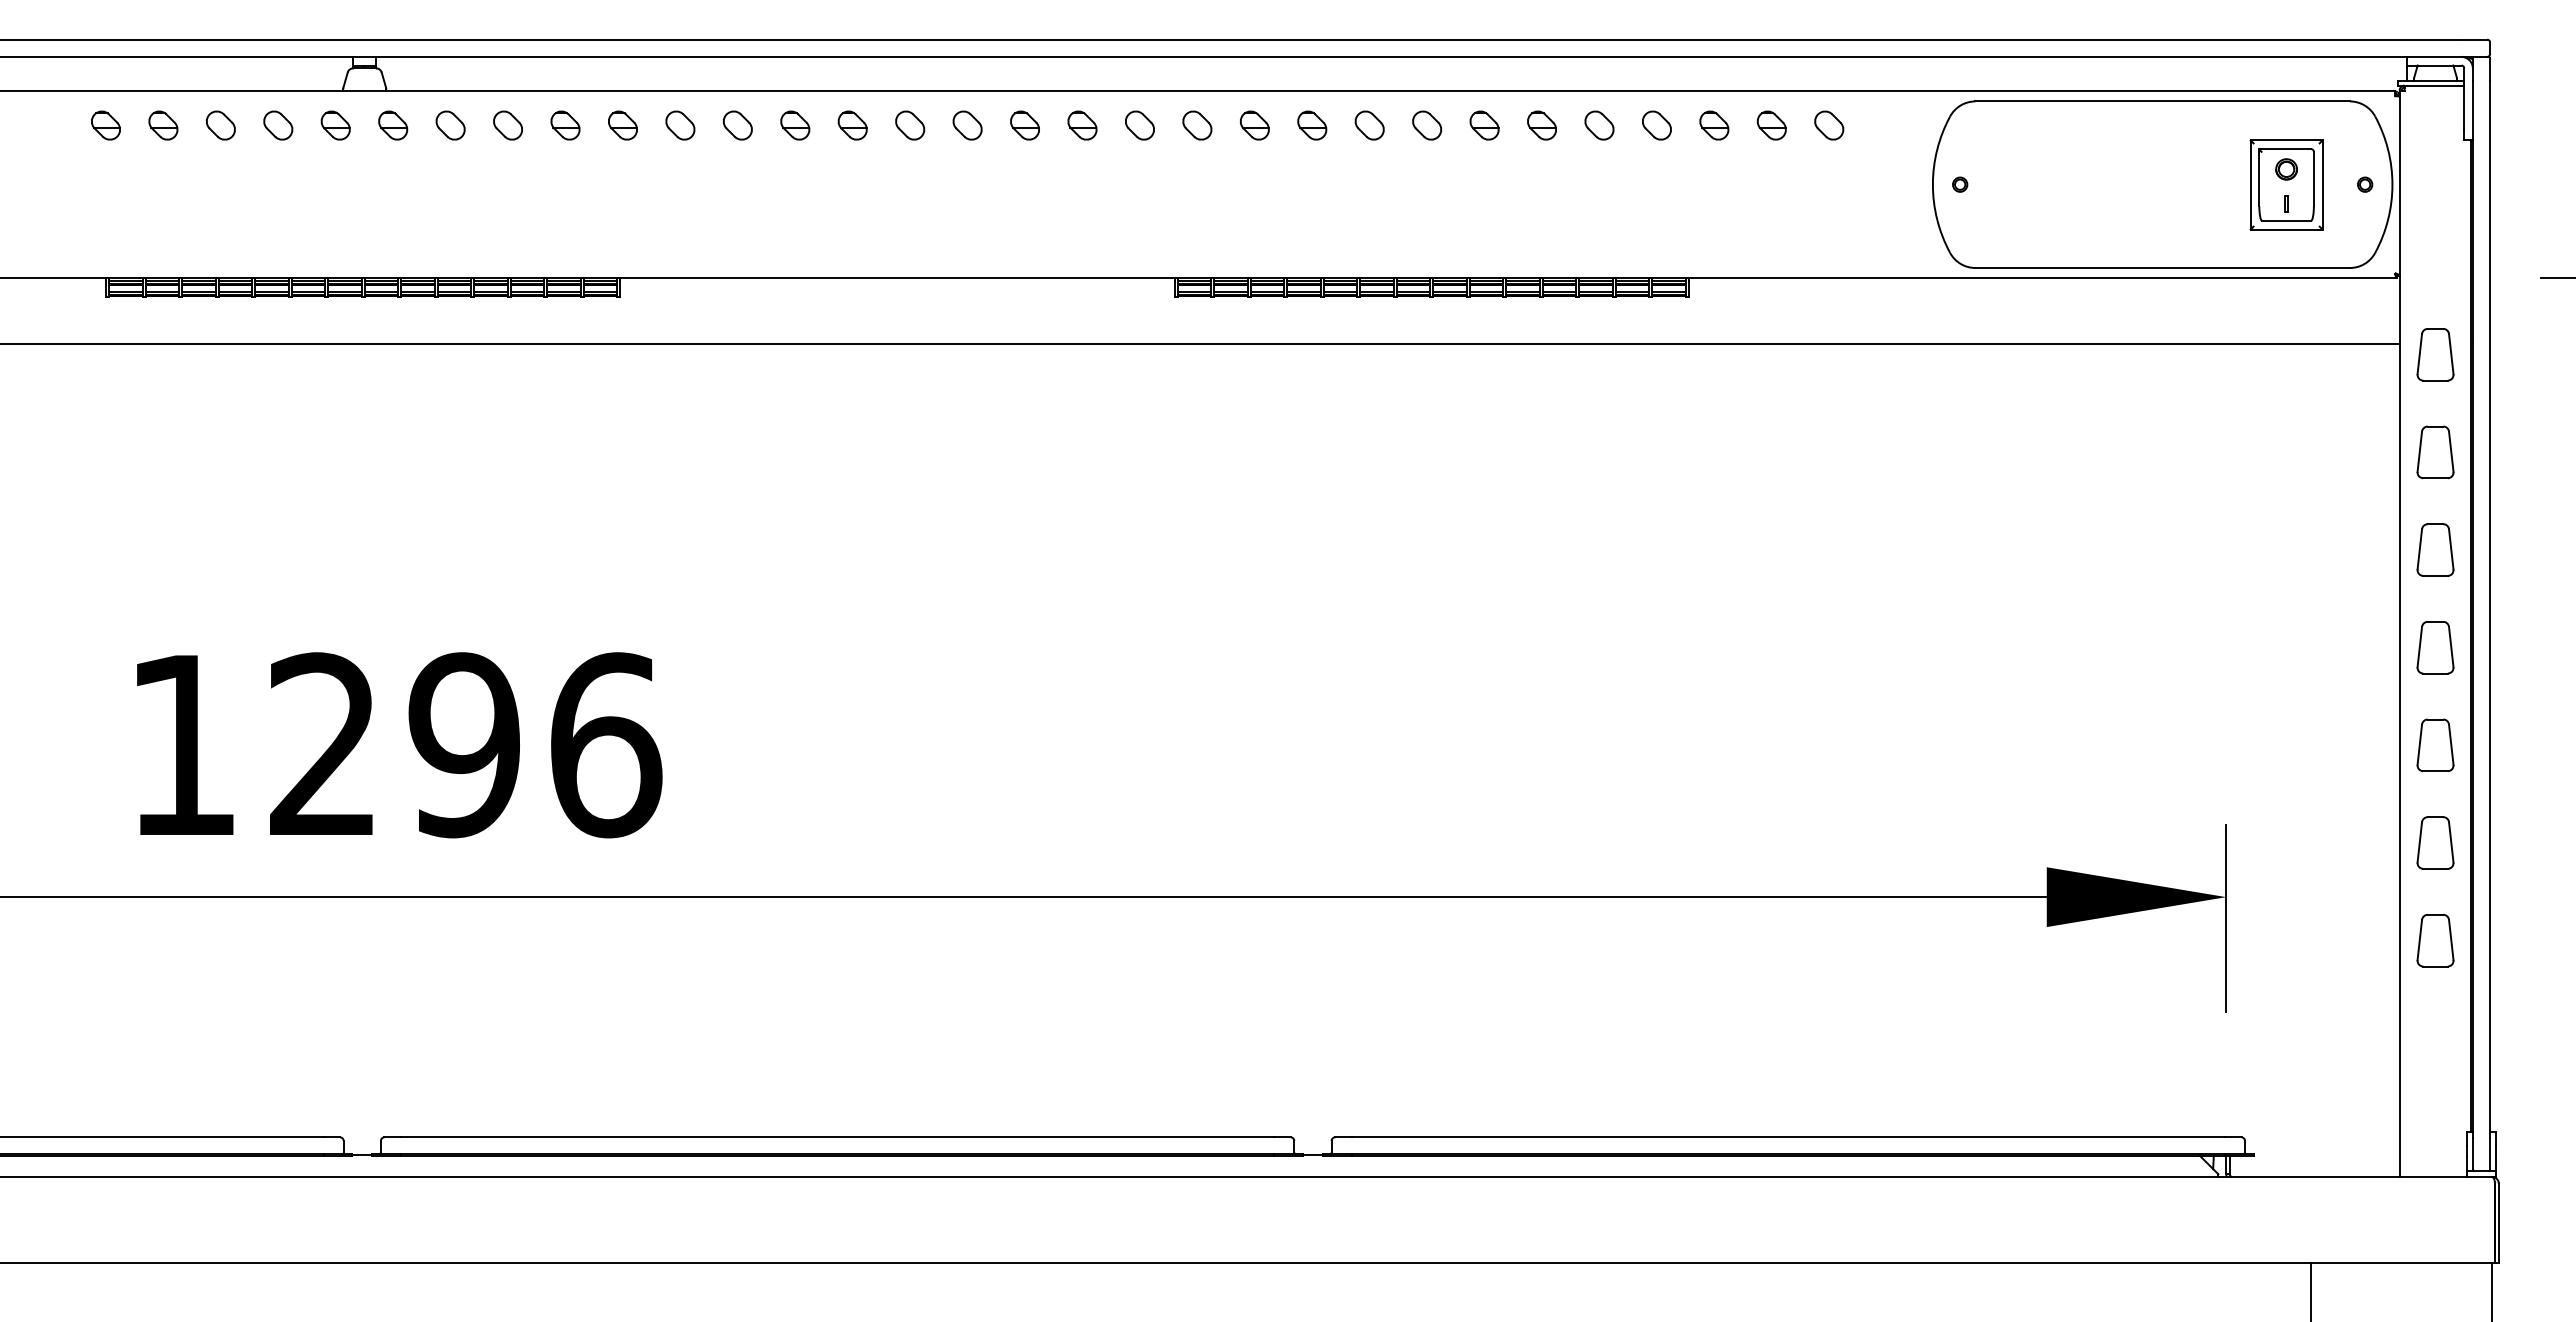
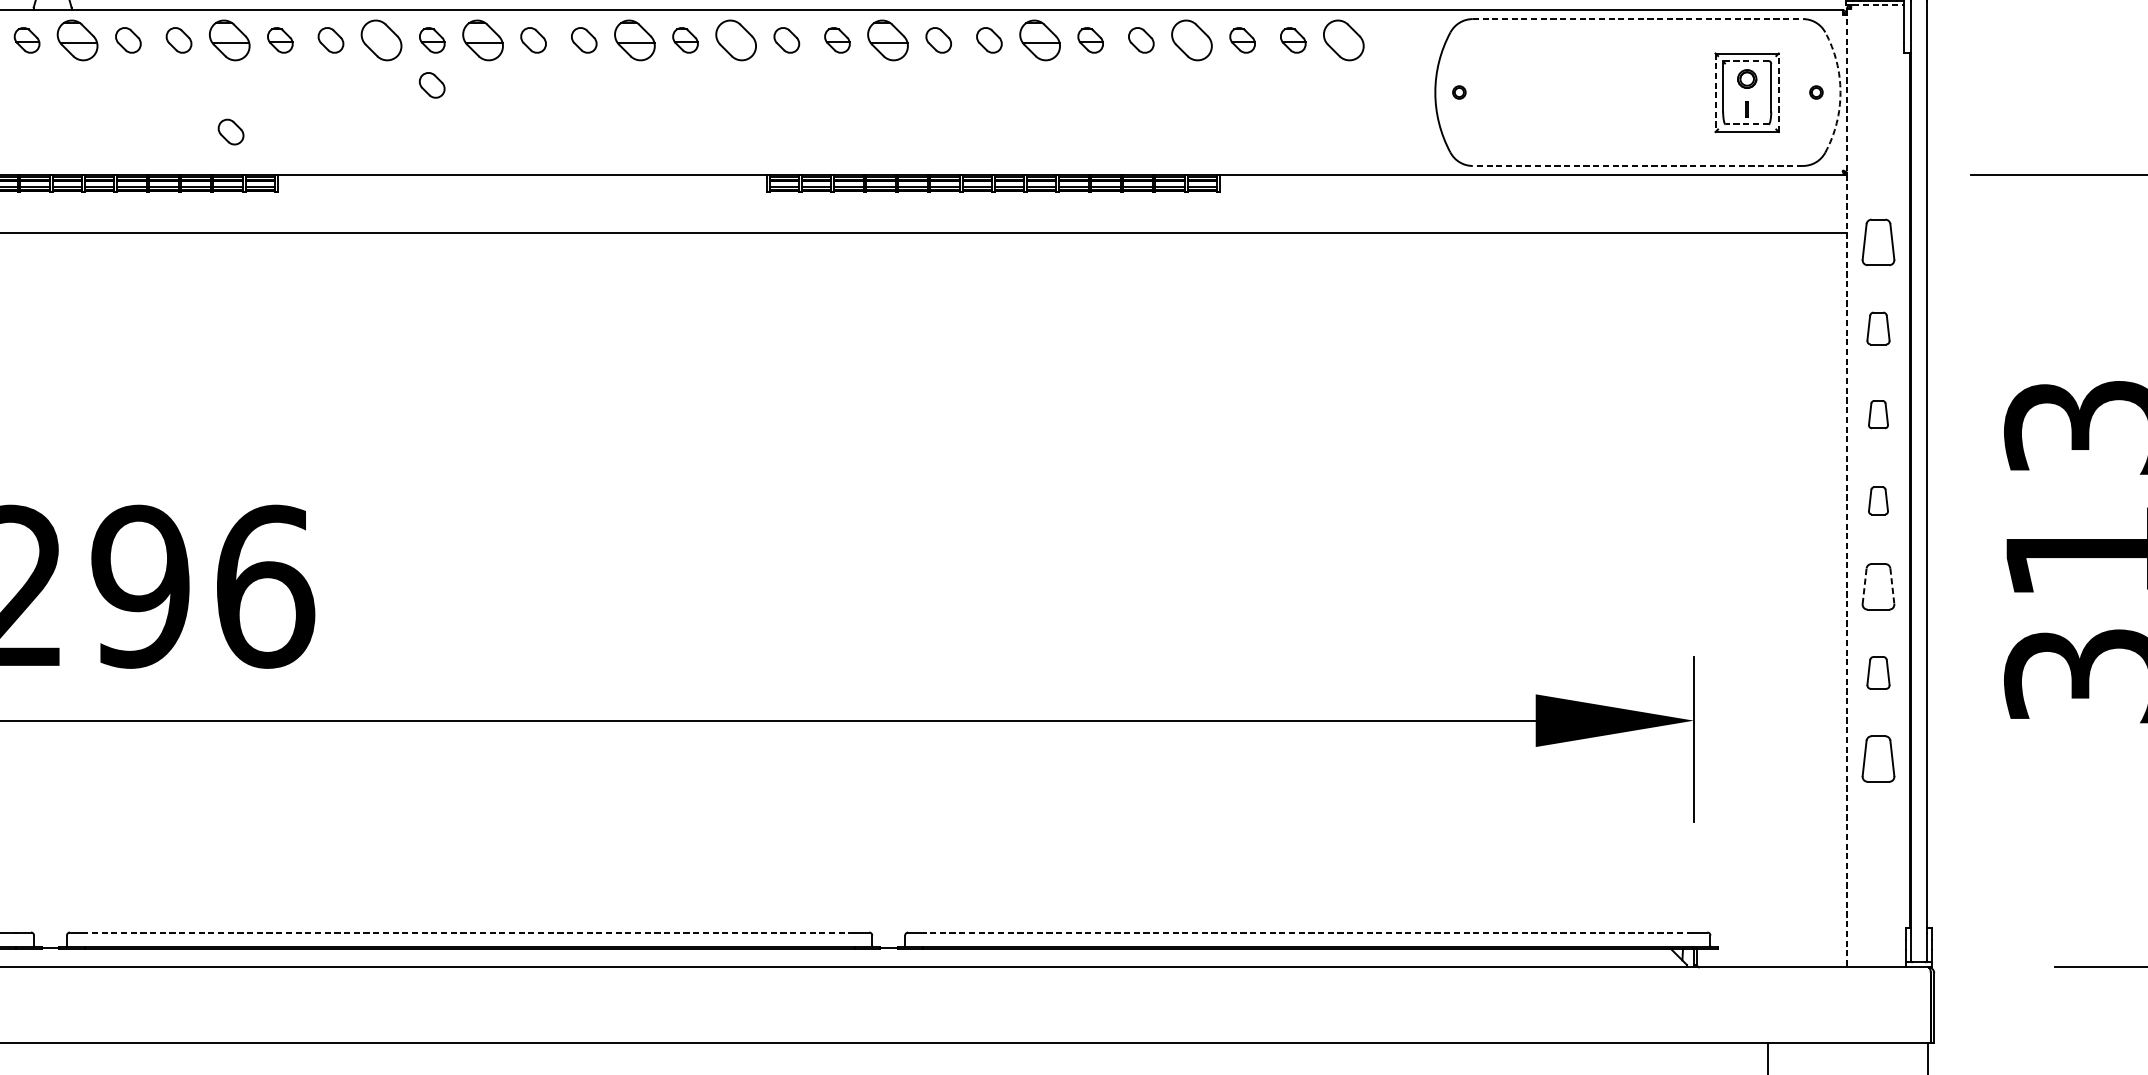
line: (2435, 85) -> (1878, 5), solid -> dashed
line: (2163, 101) -> (1638, 19), solid -> dashed
part: (393, 125) -> (78, 40), size x1.6
part: (565, 125) -> (229, 40), size x1.6
part: (737, 125) -> (381, 40), size x1.6
part: (852, 125) -> (482, 40), size x1.6
part: (1024, 125) -> (634, 40), size x1.6
part: (1139, 125) -> (735, 40), size x1.6
part: (1312, 125) -> (888, 40), size x1.6
part: (1484, 125) -> (1039, 40), size x1.6
part: (1656, 125) -> (1191, 40), size x1.6
part: (1829, 125) -> (1344, 40), size x1.6
line: (2285, 149) -> (1746, 61), solid -> dashed
part: (795, 176) -> (432, 85), added
arc: (2392, 184) -> (1840, 92), solid -> dashed
line: (2250, 185) -> (1715, 93), solid -> dashed
line: (2322, 185) -> (1778, 93), solid -> dashed
line: (2286, 220) -> (1747, 124), solid -> dashed
part: (566, 229) -> (230, 132), added
line: (2162, 268) -> (1637, 166), solid -> dashed
part: (2435, 452) -> (1878, 328), size x0.7
part: (2435, 549) -> (1878, 414), size x0.6
line: (2399, 634) -> (1846, 489), solid -> dashed
part: (2435, 647) -> (1878, 500), size x0.6
line: (2419, 744) -> (1864, 586), solid -> dashed
line: (2451, 745) -> (1892, 586), solid -> dashed
part: (2435, 842) -> (1878, 672), size x0.7
line: (837, 1137) -> (469, 932), solid -> dashed
line: (1788, 1137) -> (1308, 932), solid -> dashed

